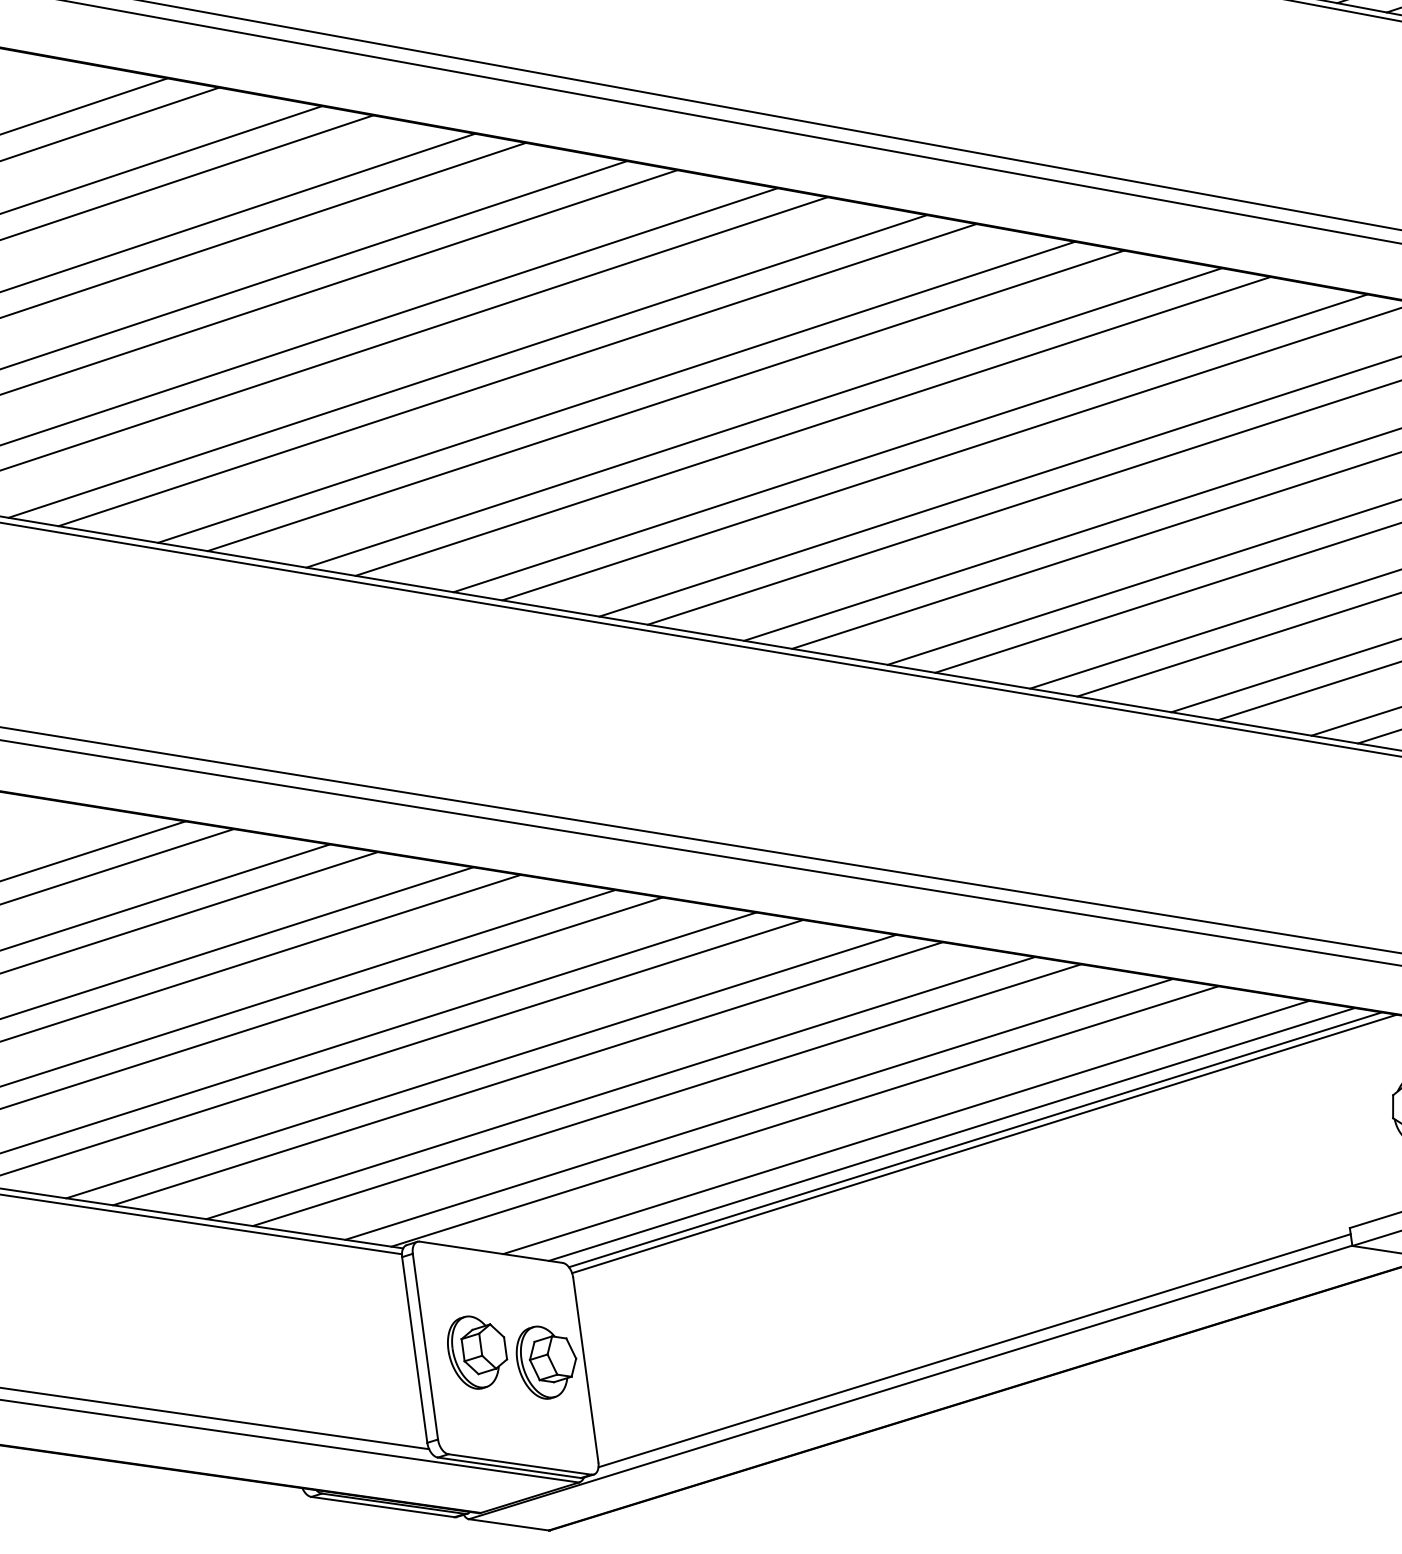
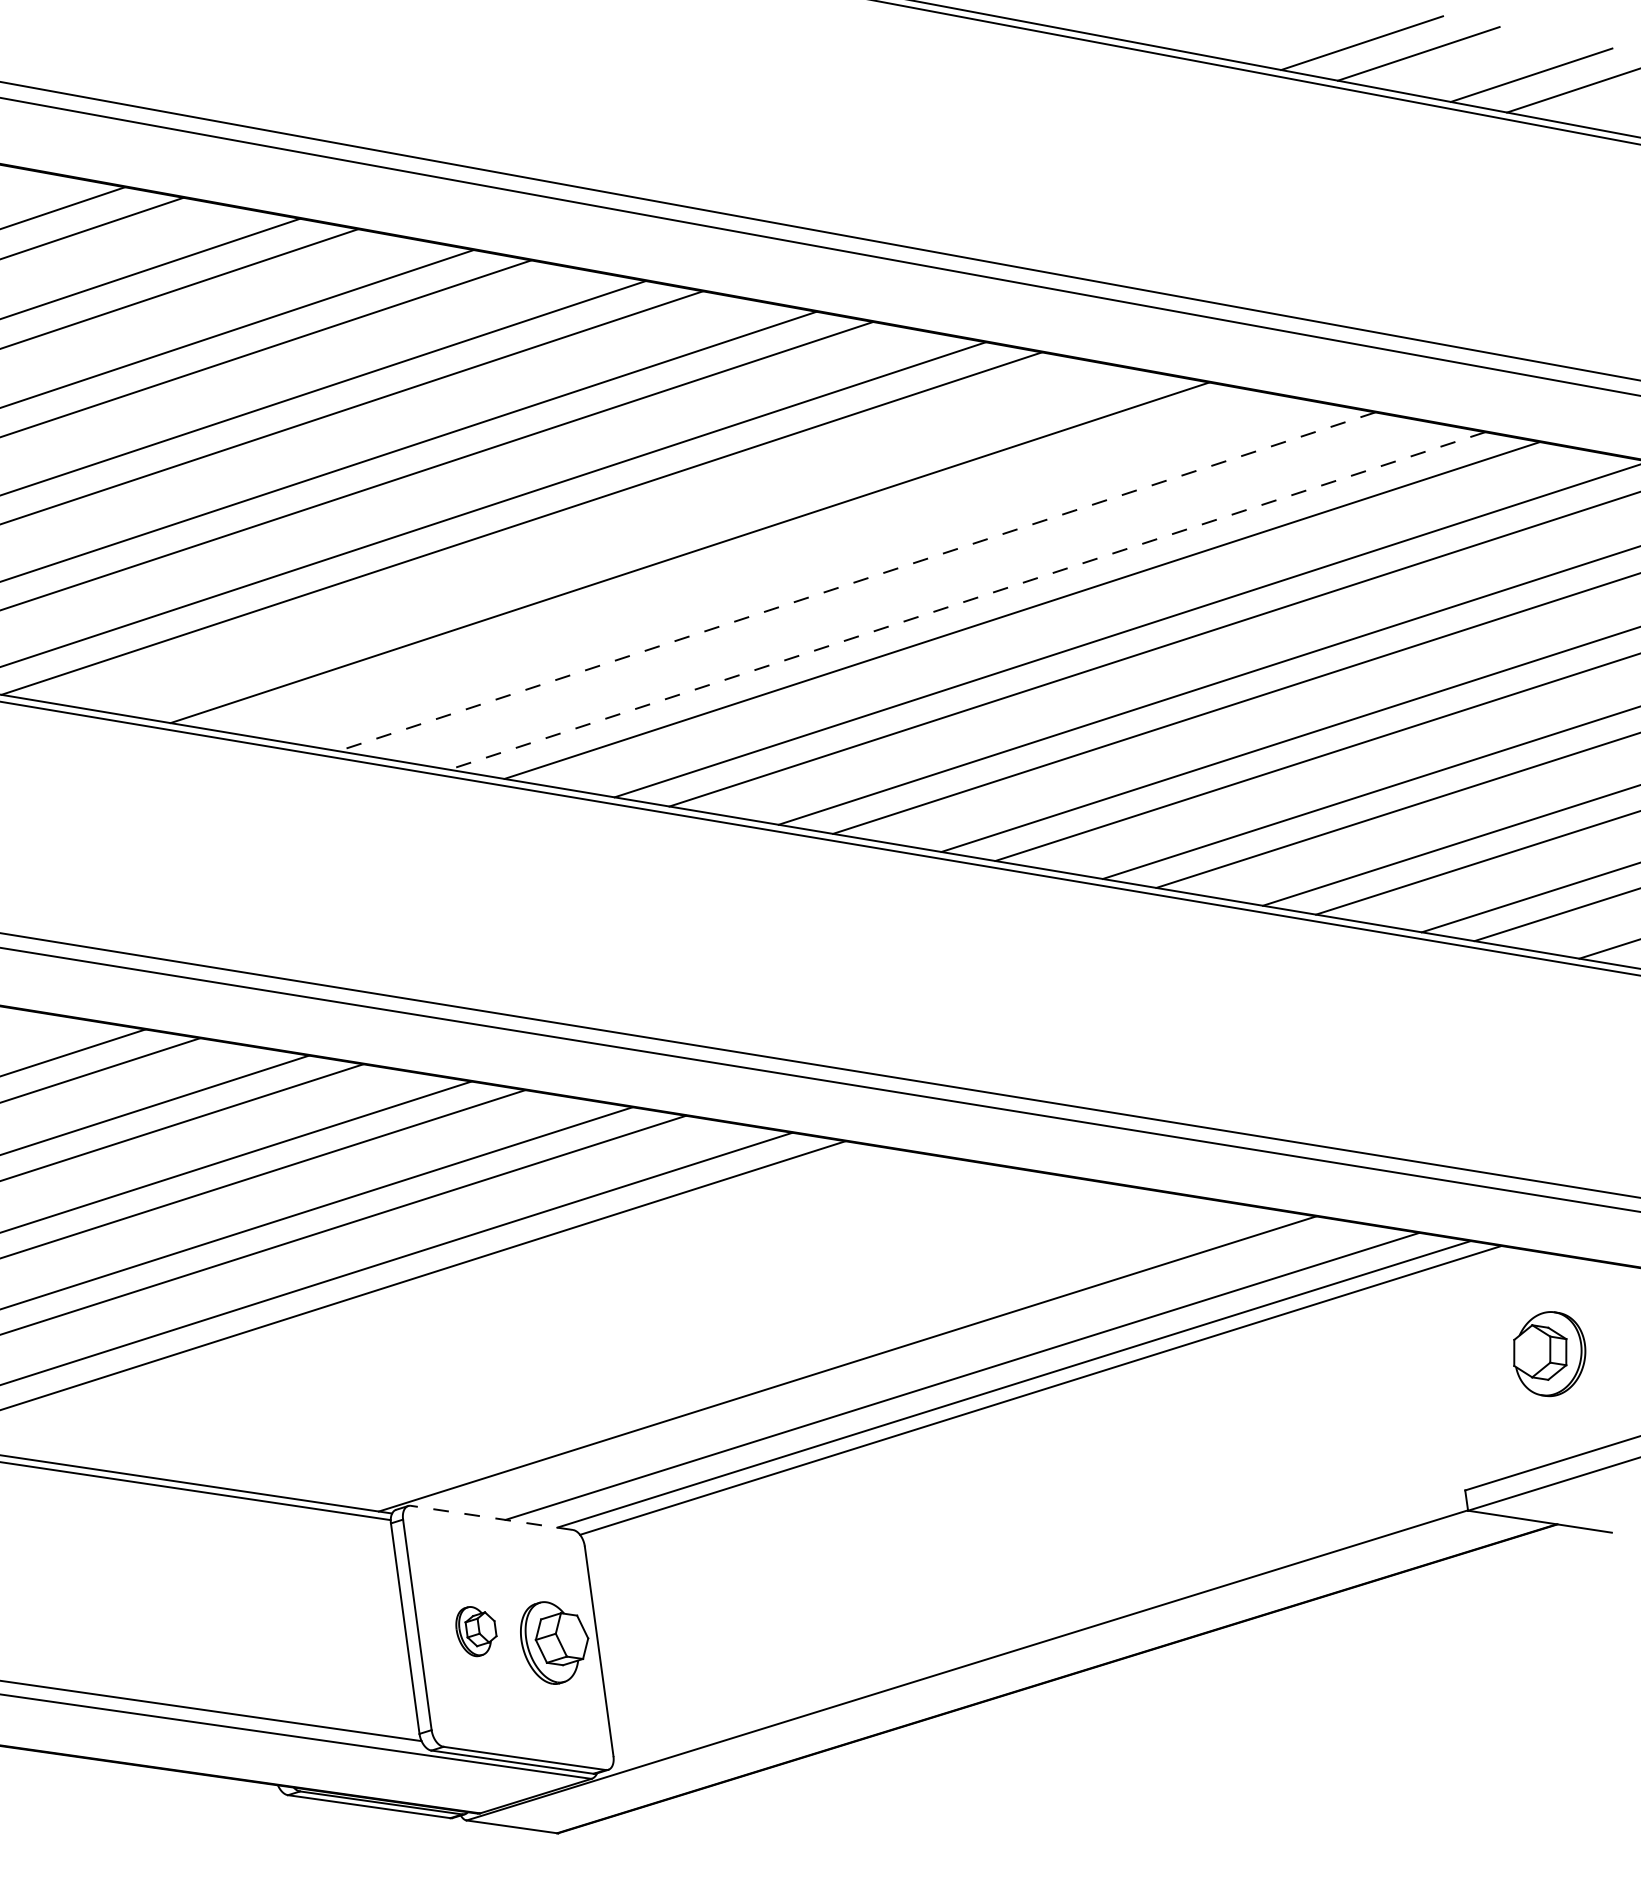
line: (616, 391) -> (633, 542), removed
line: (764, 417) -> (801, 571), removed
line: (812, 426) -> (856, 581), solid -> dashed
line: (910, 442) -> (967, 600), solid -> dashed
line: (481, 1066) -> (480, 1307), removed
line: (527, 1073) -> (533, 1315), removed
line: (620, 1087) -> (638, 1331), removed
line: (666, 1094) -> (690, 1339), removed
line: (759, 1109) -> (795, 1355), removed
line: (983, 1143) -> (1050, 1394), removed
line: (490, 1251) -> (491, 1517), solid -> dashed
line: (974, 1350) -> (1039, 1629), removed
part: (477, 1352) -> (476, 1631), size x0.6

